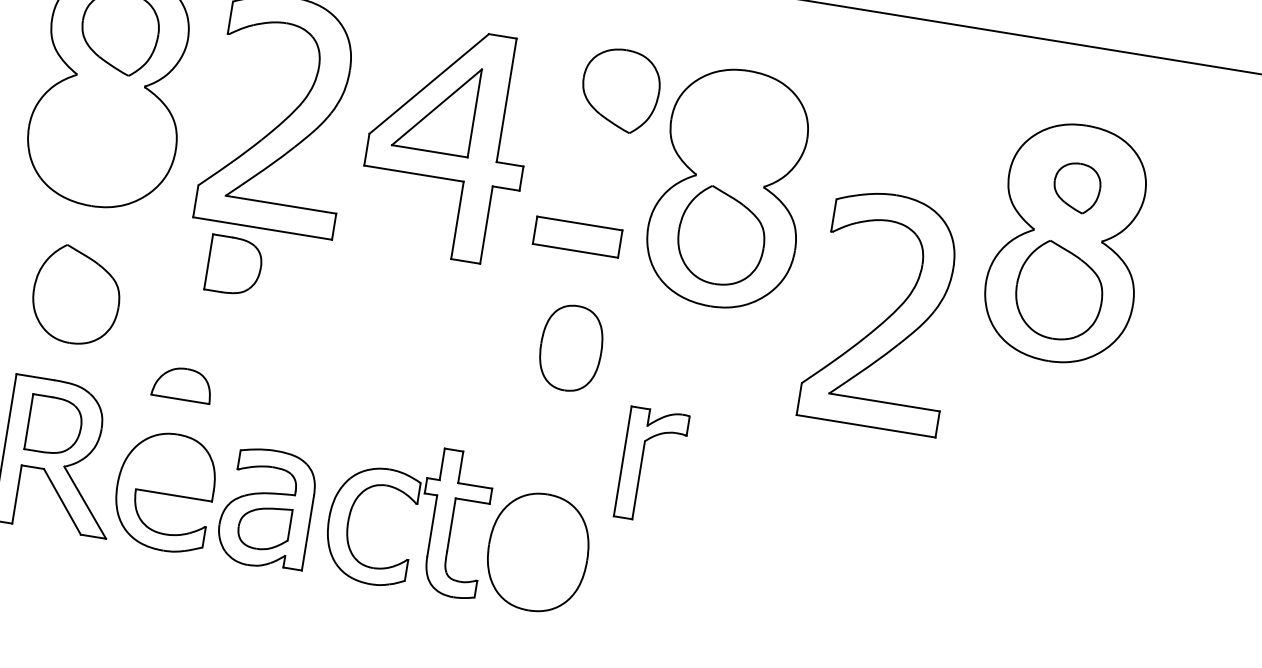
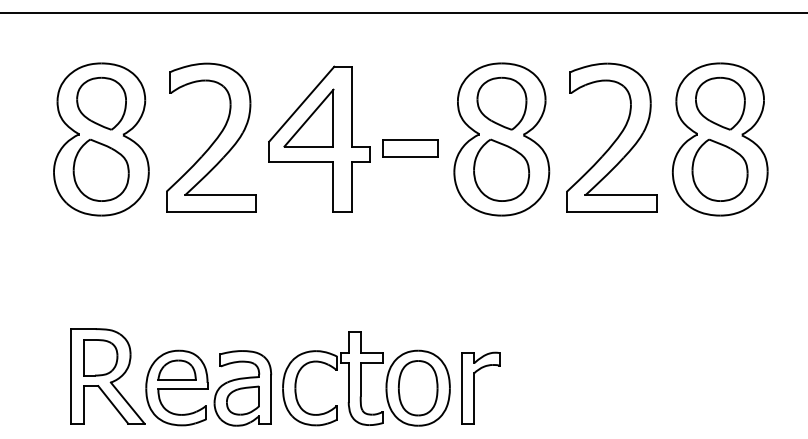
part: (619, 89) -> (501, 103), moved
part: (1077, 187) -> (720, 103), size x1.67
part: (577, 236) -> (410, 148), moved
part: (234, 265) -> (197, 238), removed
part: (75, 295) -> (100, 170), moved
part: (884, 310) -> (611, 137), moved
part: (571, 348) -> (418, 388), moved
part: (182, 382) -> (176, 369), moved
part: (651, 464) -> (480, 387), moved

